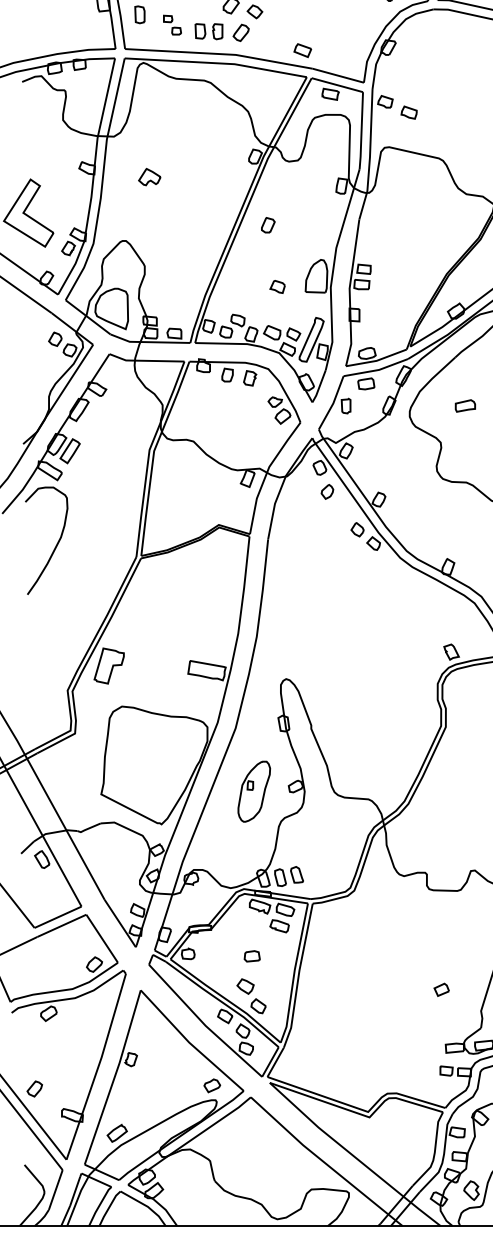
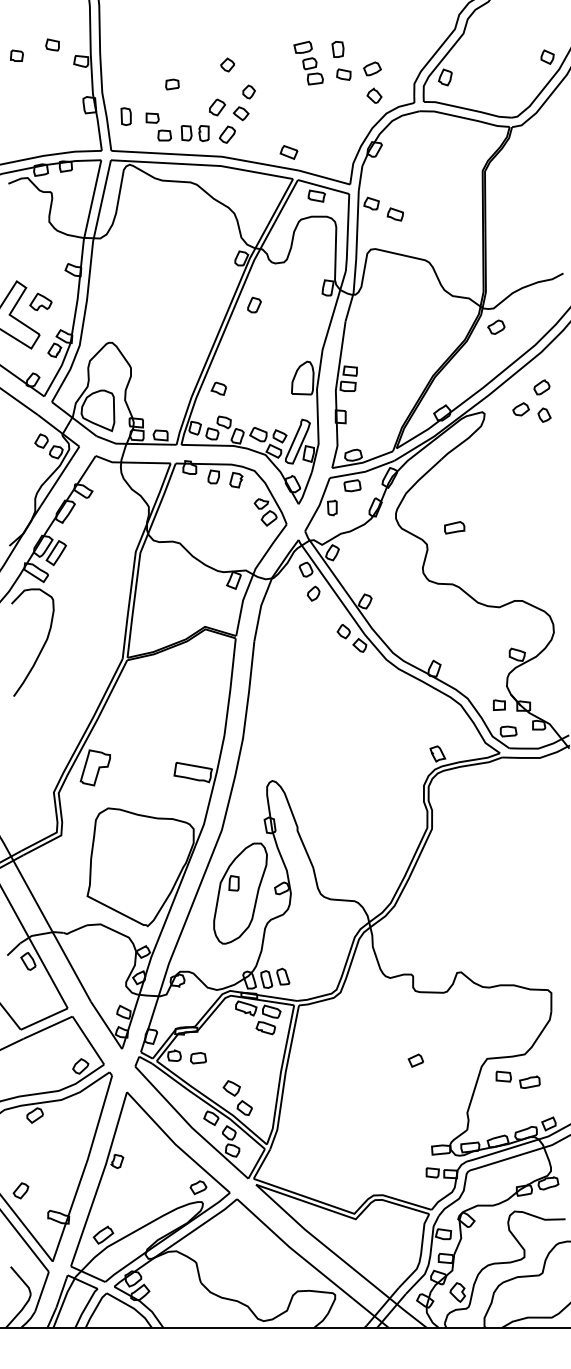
part: (172, 24) -> (158, 126), size x1.43
part: (149, 176) -> (40, 301), moved
part: (268, 224) -> (254, 304), moved
part: (277, 286) -> (218, 388), moved
part: (465, 405) -> (454, 527), moved
part: (254, 791) -> (240, 893), size x1.67
part: (252, 956) -> (198, 1058), moved
part: (441, 989) -> (415, 1060), moved

